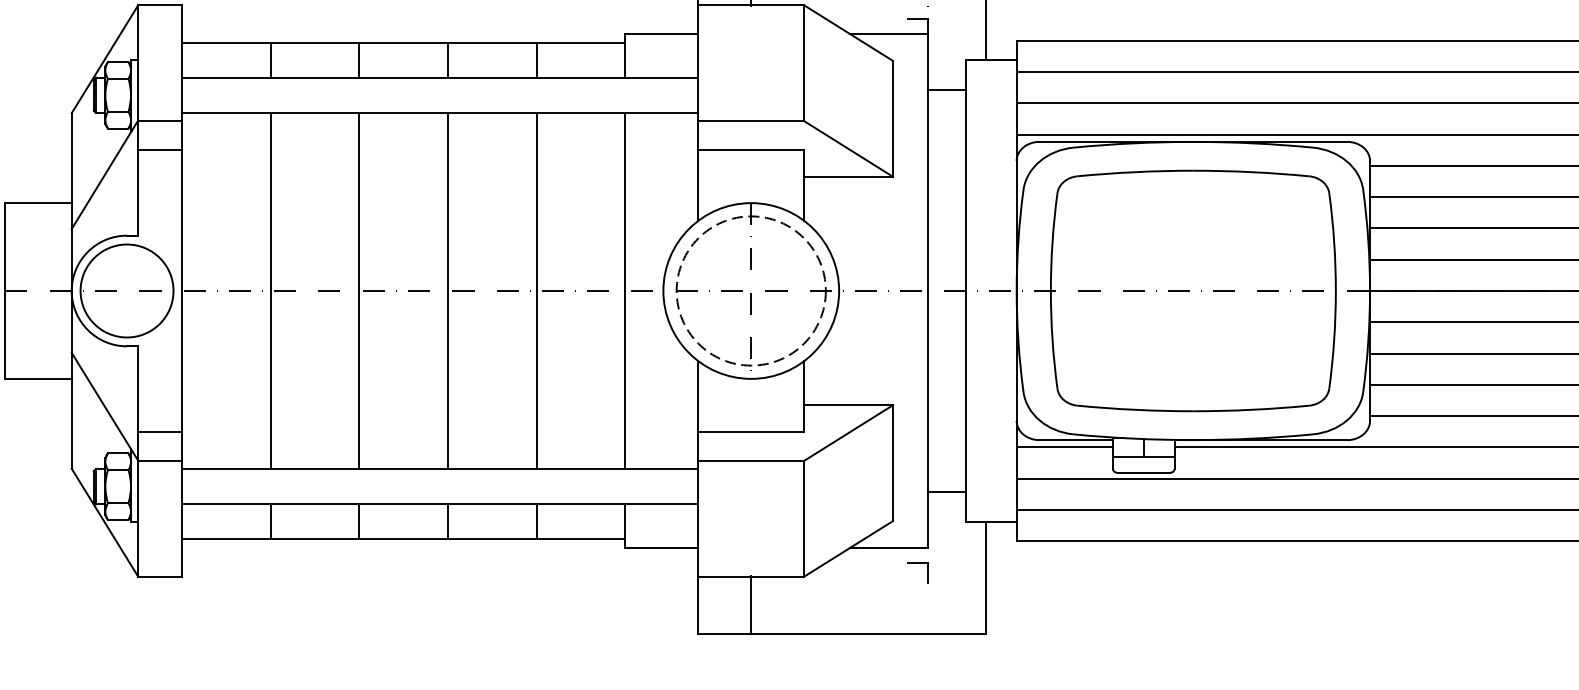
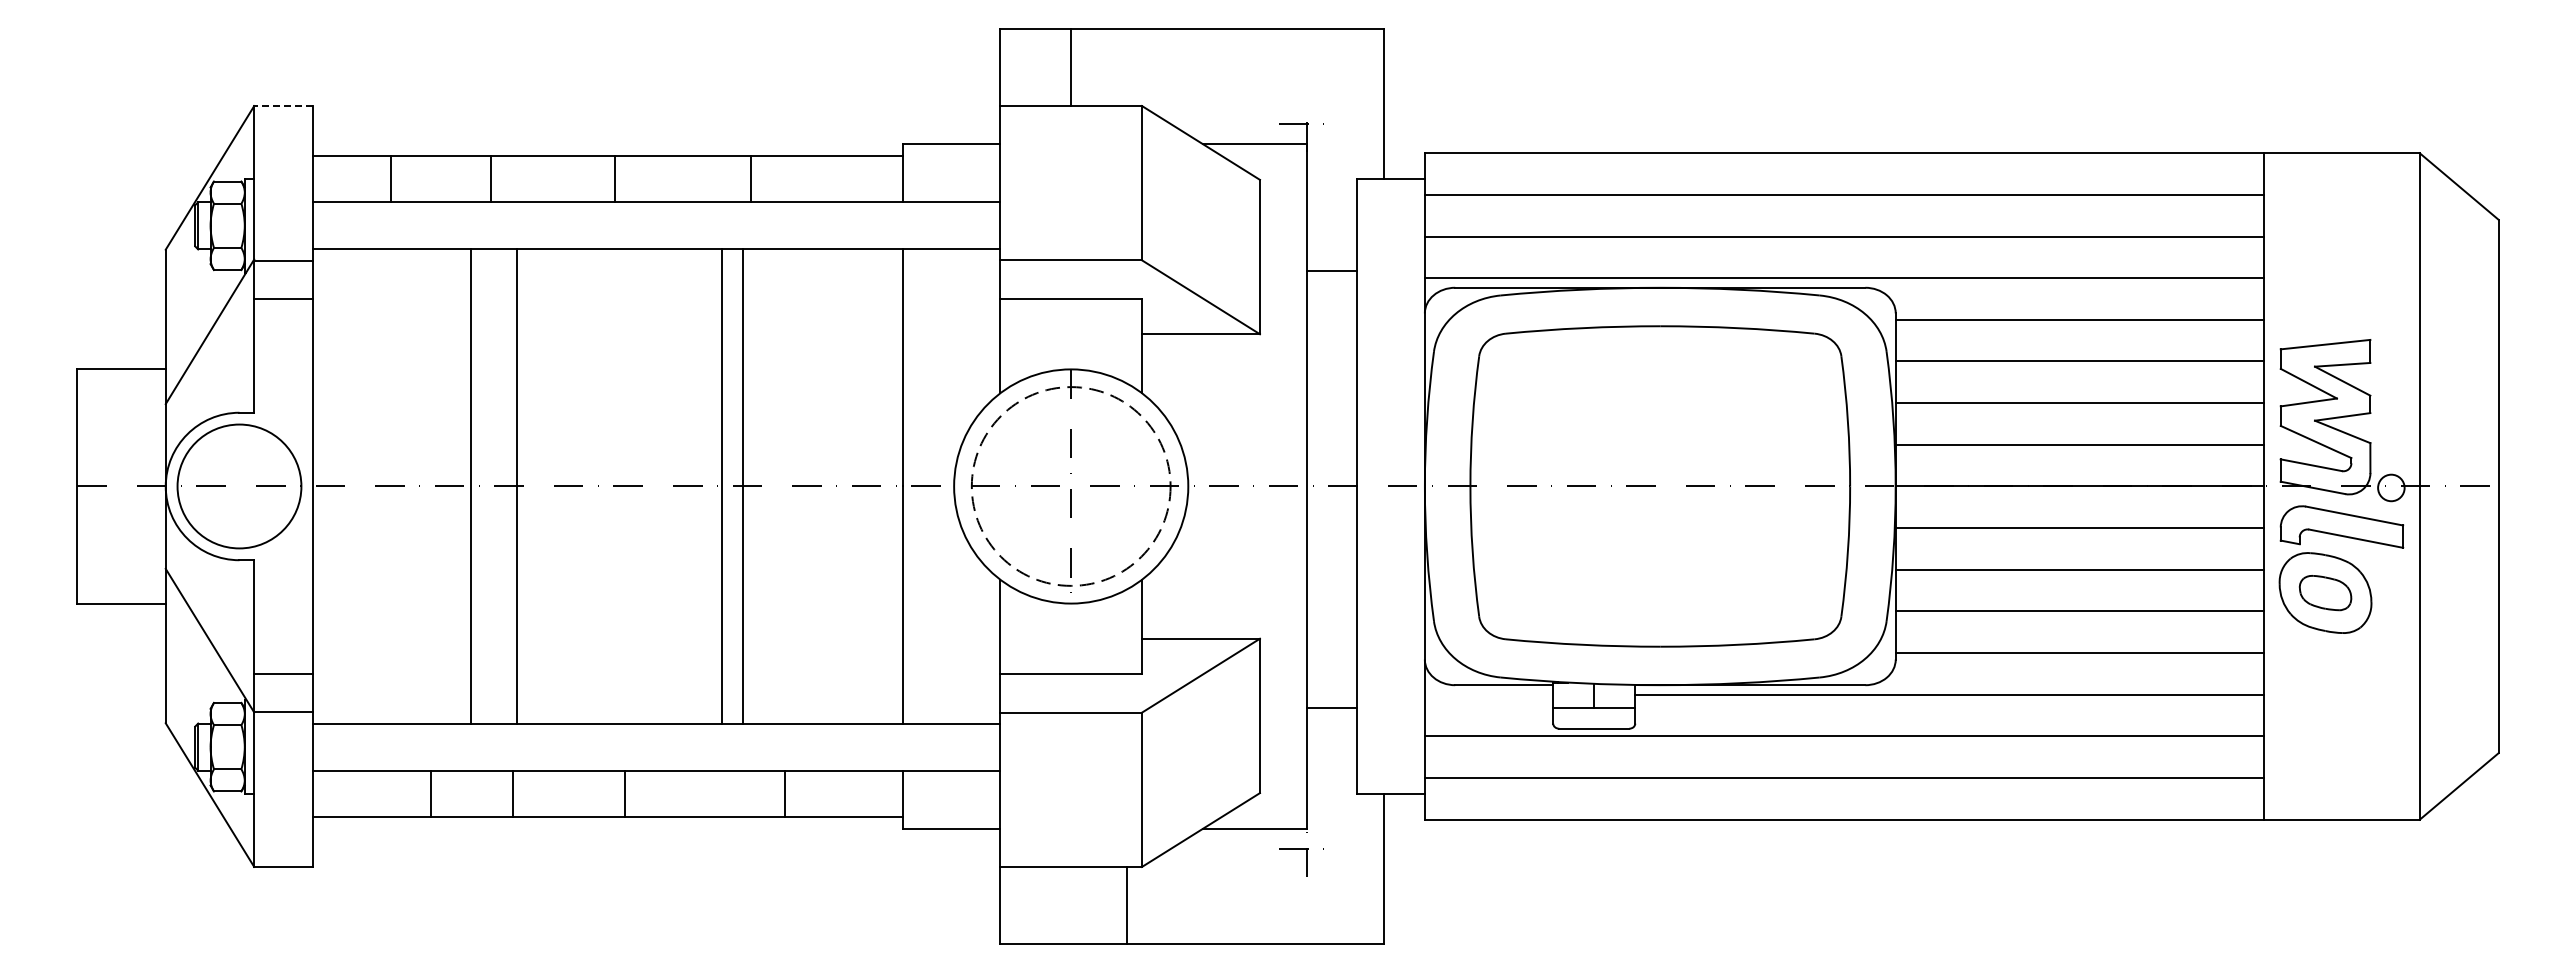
line: (160, 5) -> (283, 106), solid -> dashed
line: (271, 60) -> (391, 179), moved
line: (359, 60) -> (491, 179), moved
line: (448, 60) -> (615, 179), moved
line: (536, 60) -> (751, 179), moved
line: (947, 89) -> (1332, 271), moved
line: (271, 291) -> (471, 486), moved
line: (359, 291) -> (517, 486), moved
line: (448, 291) -> (722, 486), moved
line: (536, 291) -> (743, 486), moved
line: (1064, 447) -> (1488, 694), removed
line: (947, 492) -> (1332, 707), moved
line: (359, 521) -> (513, 793), moved
line: (448, 521) -> (625, 793), moved
line: (751, 604) -> (1127, 904), moved

